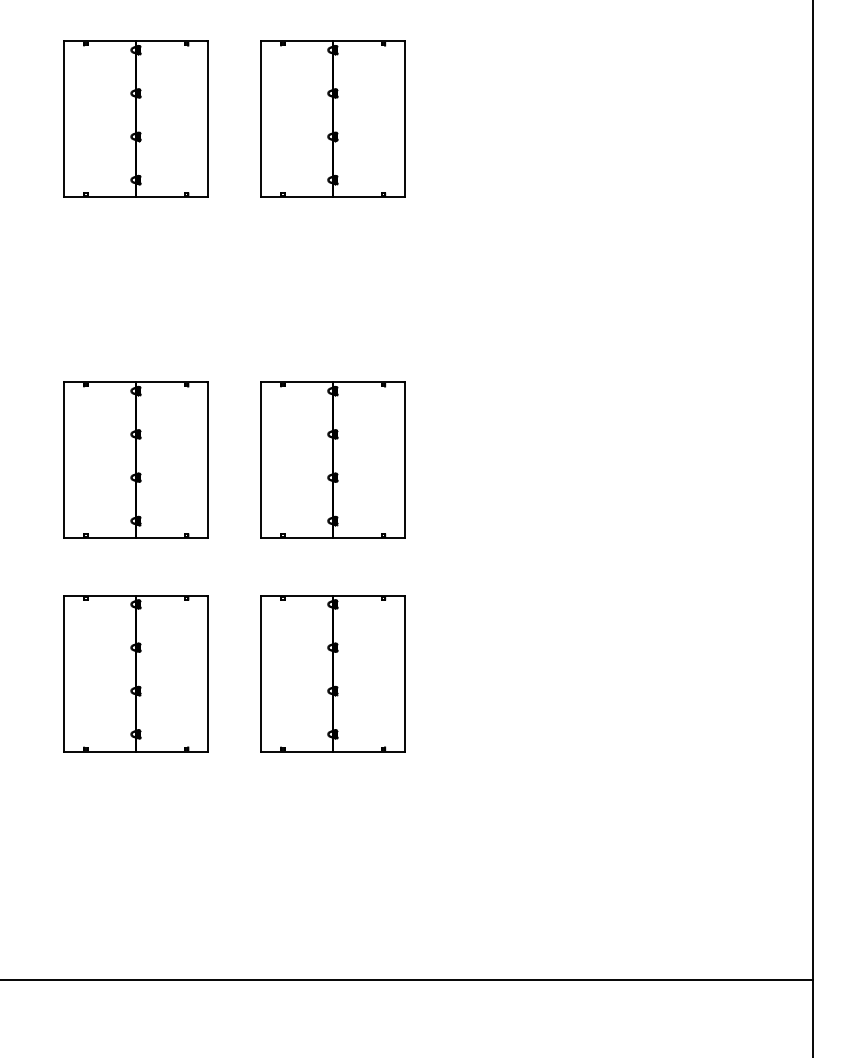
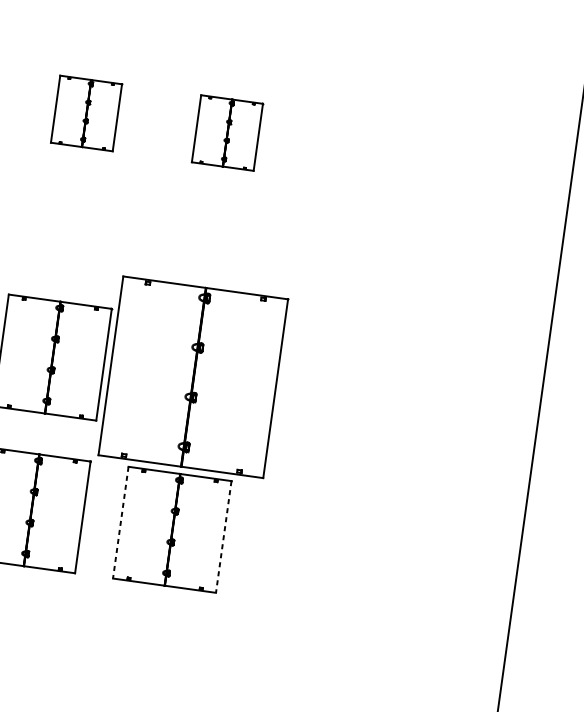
part: (135, 118) -> (86, 112), size x0.6
part: (332, 118) -> (227, 132), size x0.6
part: (332, 459) -> (193, 376), size x1.6
line: (260, 674) -> (120, 523), solid -> dashed
line: (404, 674) -> (223, 537), solid -> dashed

